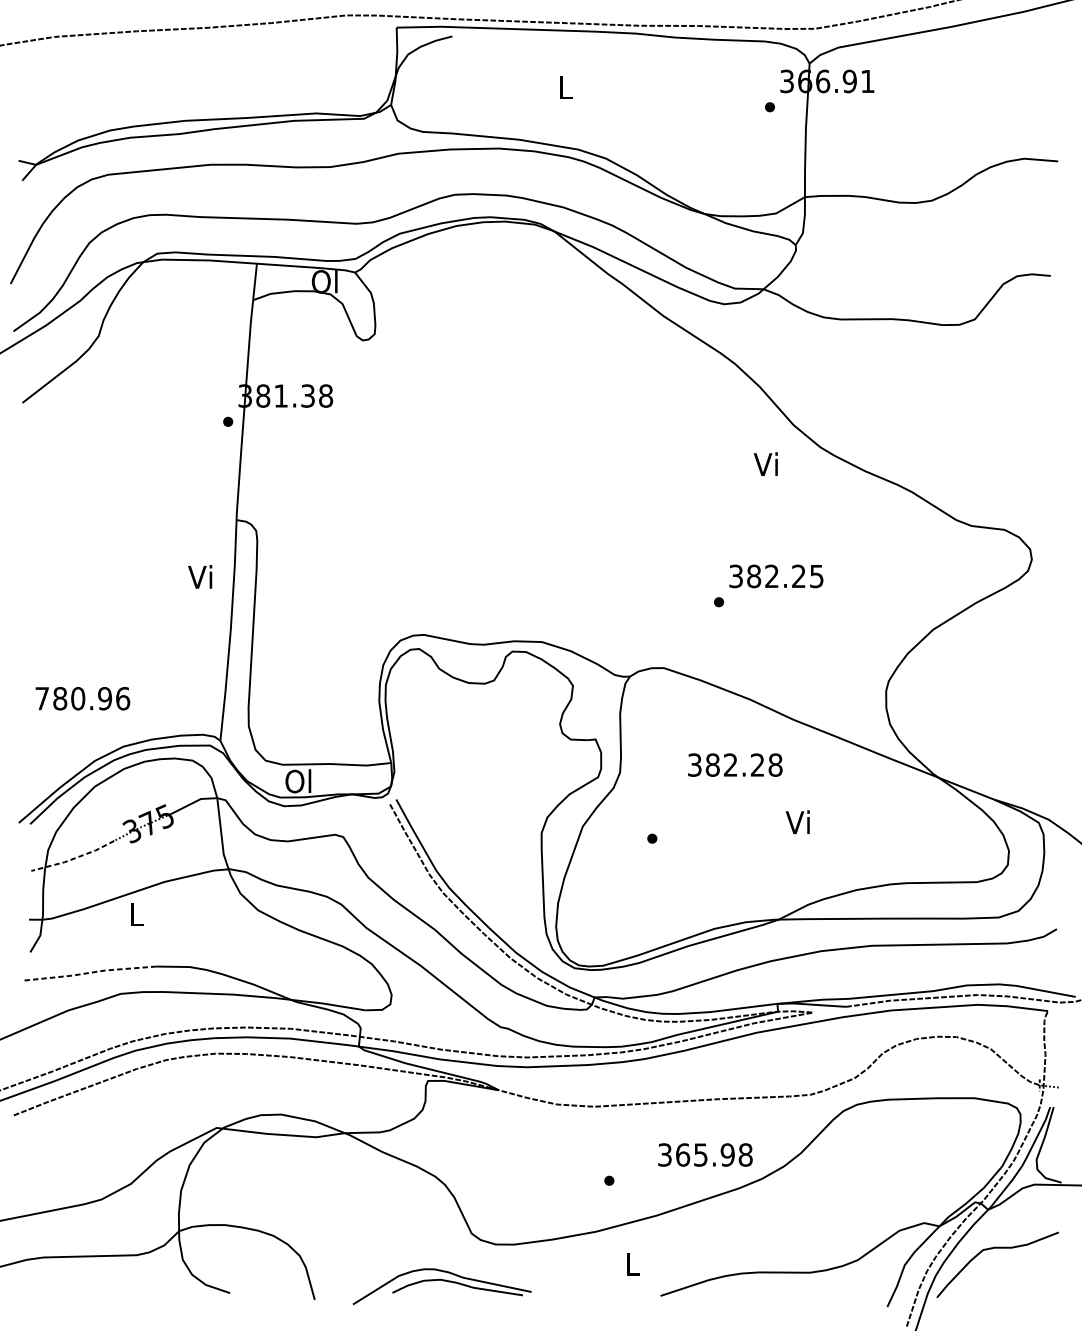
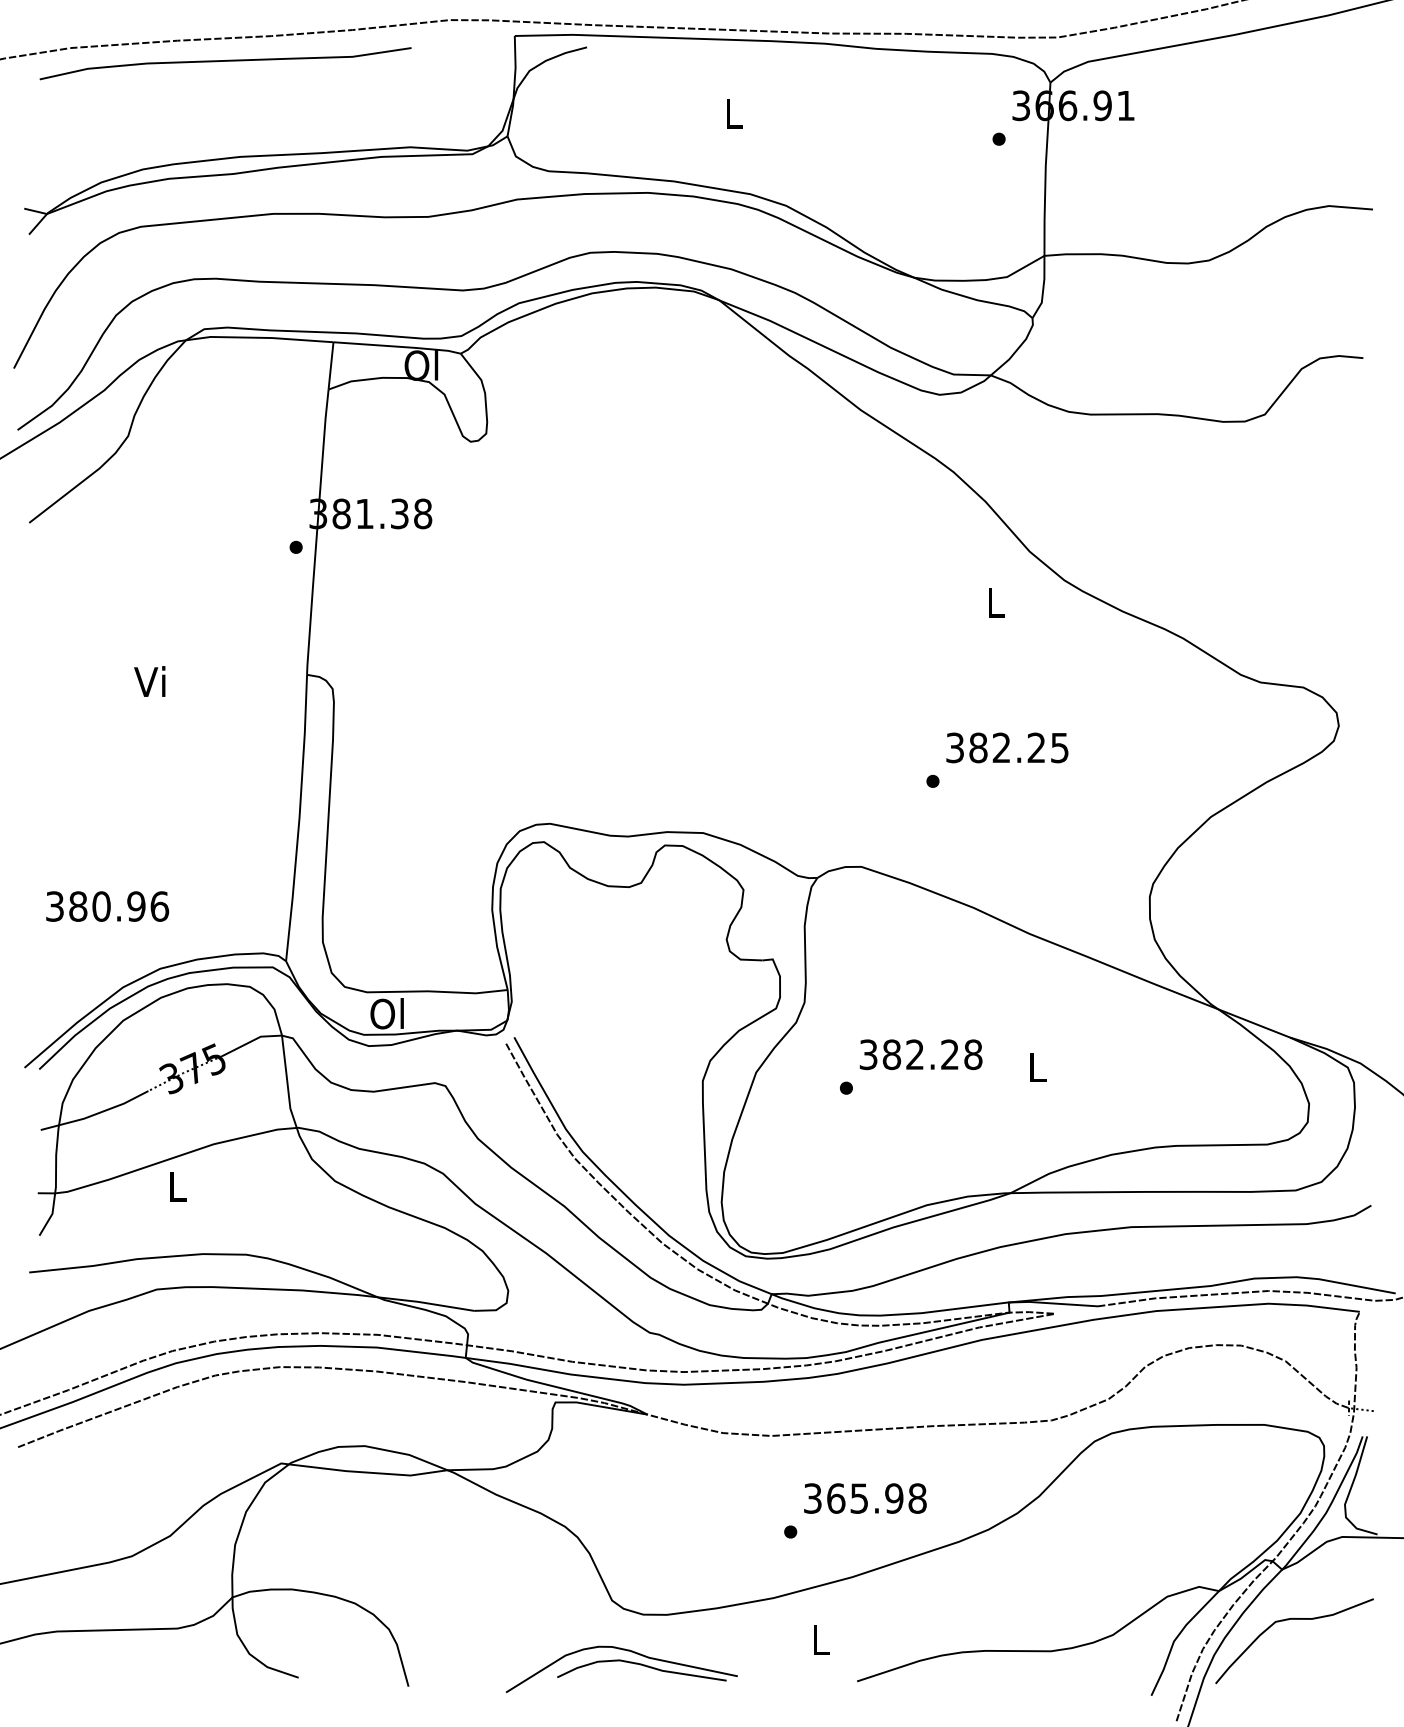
curve: (173, 47) -> (225, 61), added
text: (765, 463) -> (993, 601), Vi -> L
text: (199, 576) -> (149, 681), moved
text: (41, 698) -> (54, 906), 780.96 -> 380.96
text: (734, 764) -> (920, 1054), moved
text: (797, 821) -> (1034, 1066), Vi -> L
line: (74, 858) -> (96, 1114), dashed -> solid
line: (88, 973) -> (115, 1262), dashed -> solid
text: (705, 1154) -> (865, 1498), moved
part: (444, 1281) -> (624, 1662), moved

